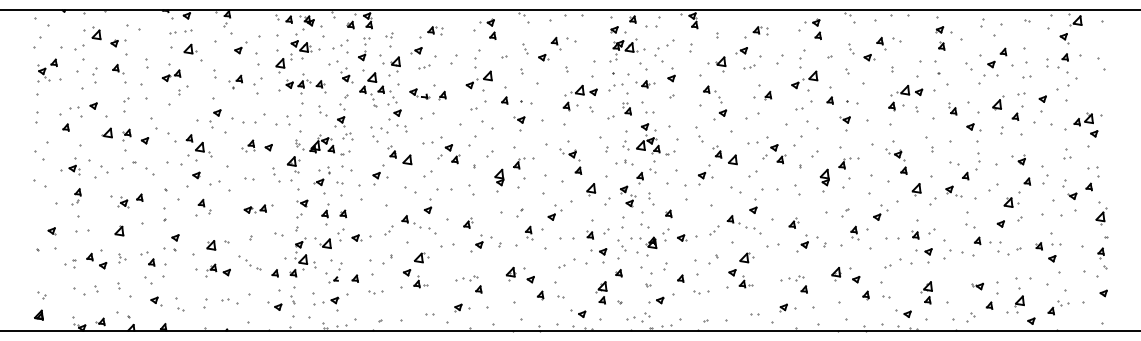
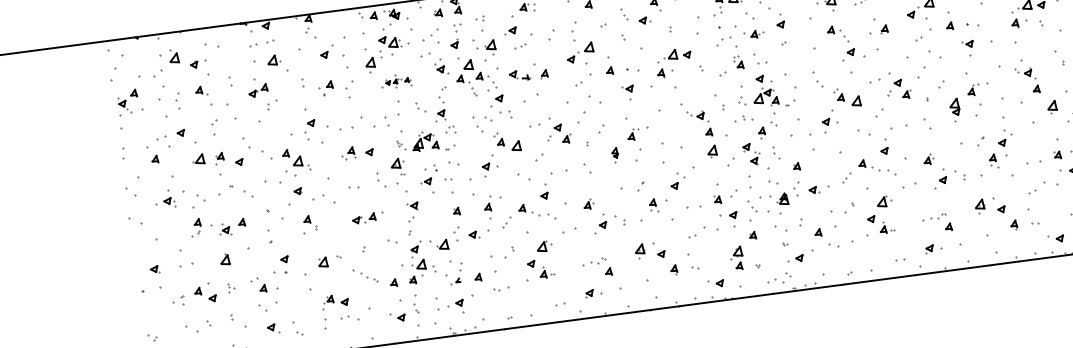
part: (302, 83) -> (396, 80), size x0.6
part: (579, 97) -> (673, 62), moved
part: (715, 102) -> (841, 42), moved
part: (570, 161) -> (699, 123), moved
part: (499, 180) -> (615, 155), size x0.6
part: (76, 196) -> (196, 227), moved
part: (880, 212) -> (1005, 137), moved
part: (325, 214) -> (488, 207), moved
part: (217, 270) -> (334, 301), moved
part: (701, 292) -> (841, 244), size x1.6

